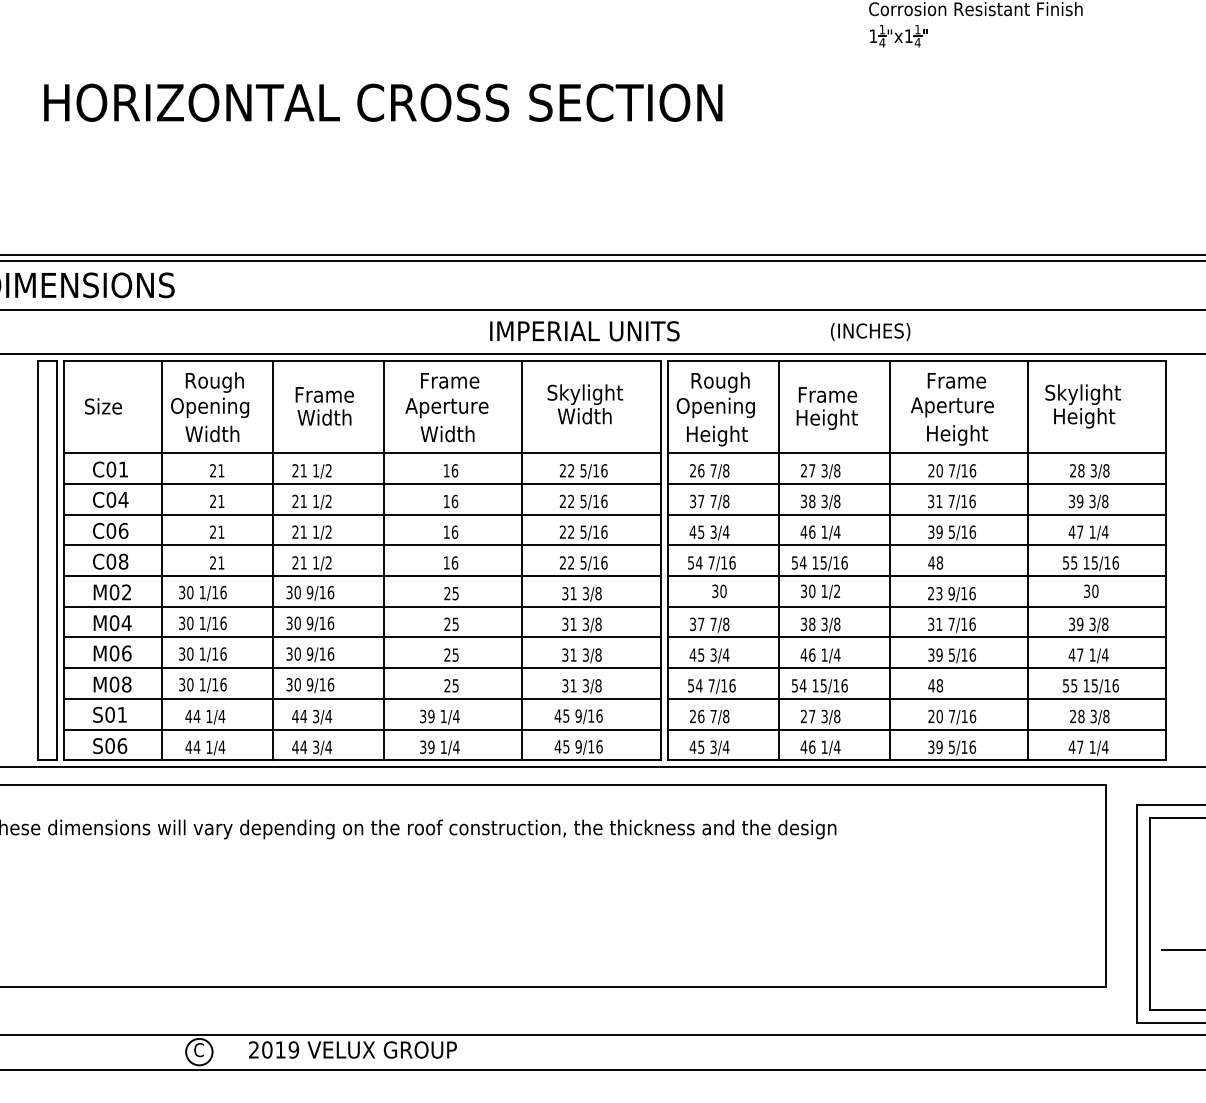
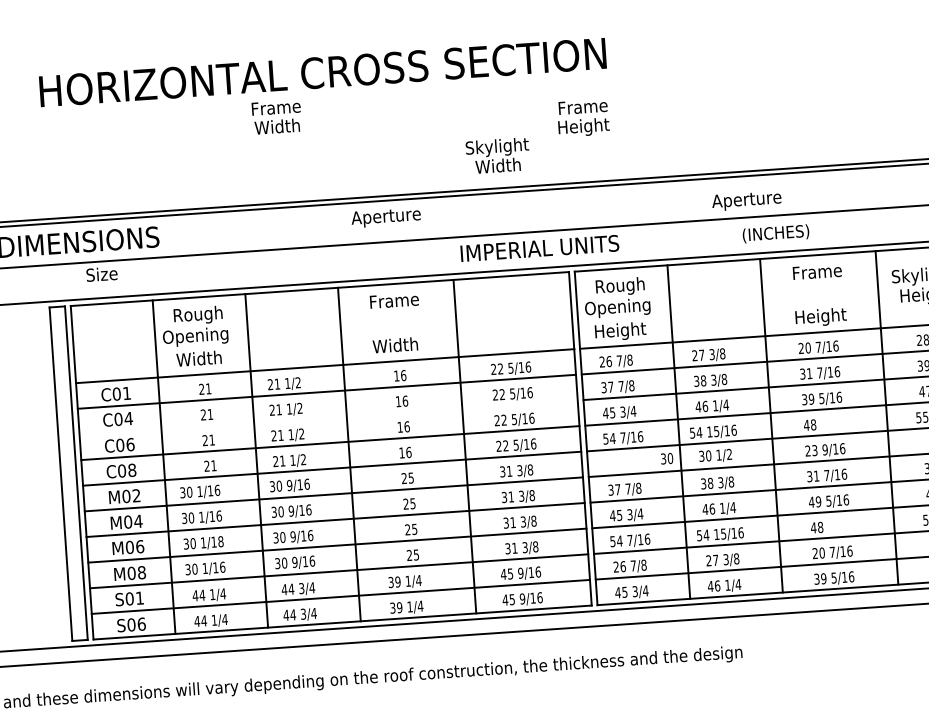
text: (584, 331) -> (539, 248), moved
text: (870, 331) -> (775, 233), moved
text: (585, 404) -> (498, 155), moved
text: (103, 406) -> (102, 274), moved
text: (324, 406) -> (276, 117), moved
text: (951, 407) -> (746, 201), moved
text: (446, 408) -> (385, 218), moved
text: (826, 408) -> (582, 118), moved
line: (361, 514) -> (328, 417), removed
text: (719, 591) -> (667, 458), moved
text: (223, 653) -> (220, 541), 1/16 -> 1/18
text: (931, 654) -> (811, 501), 39 -> 49

